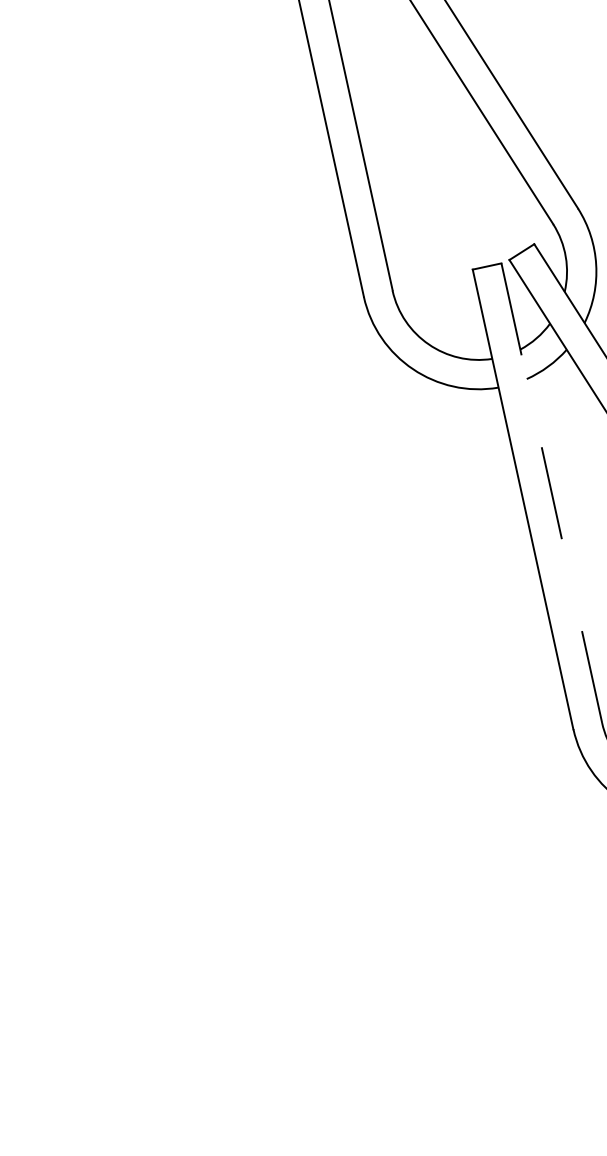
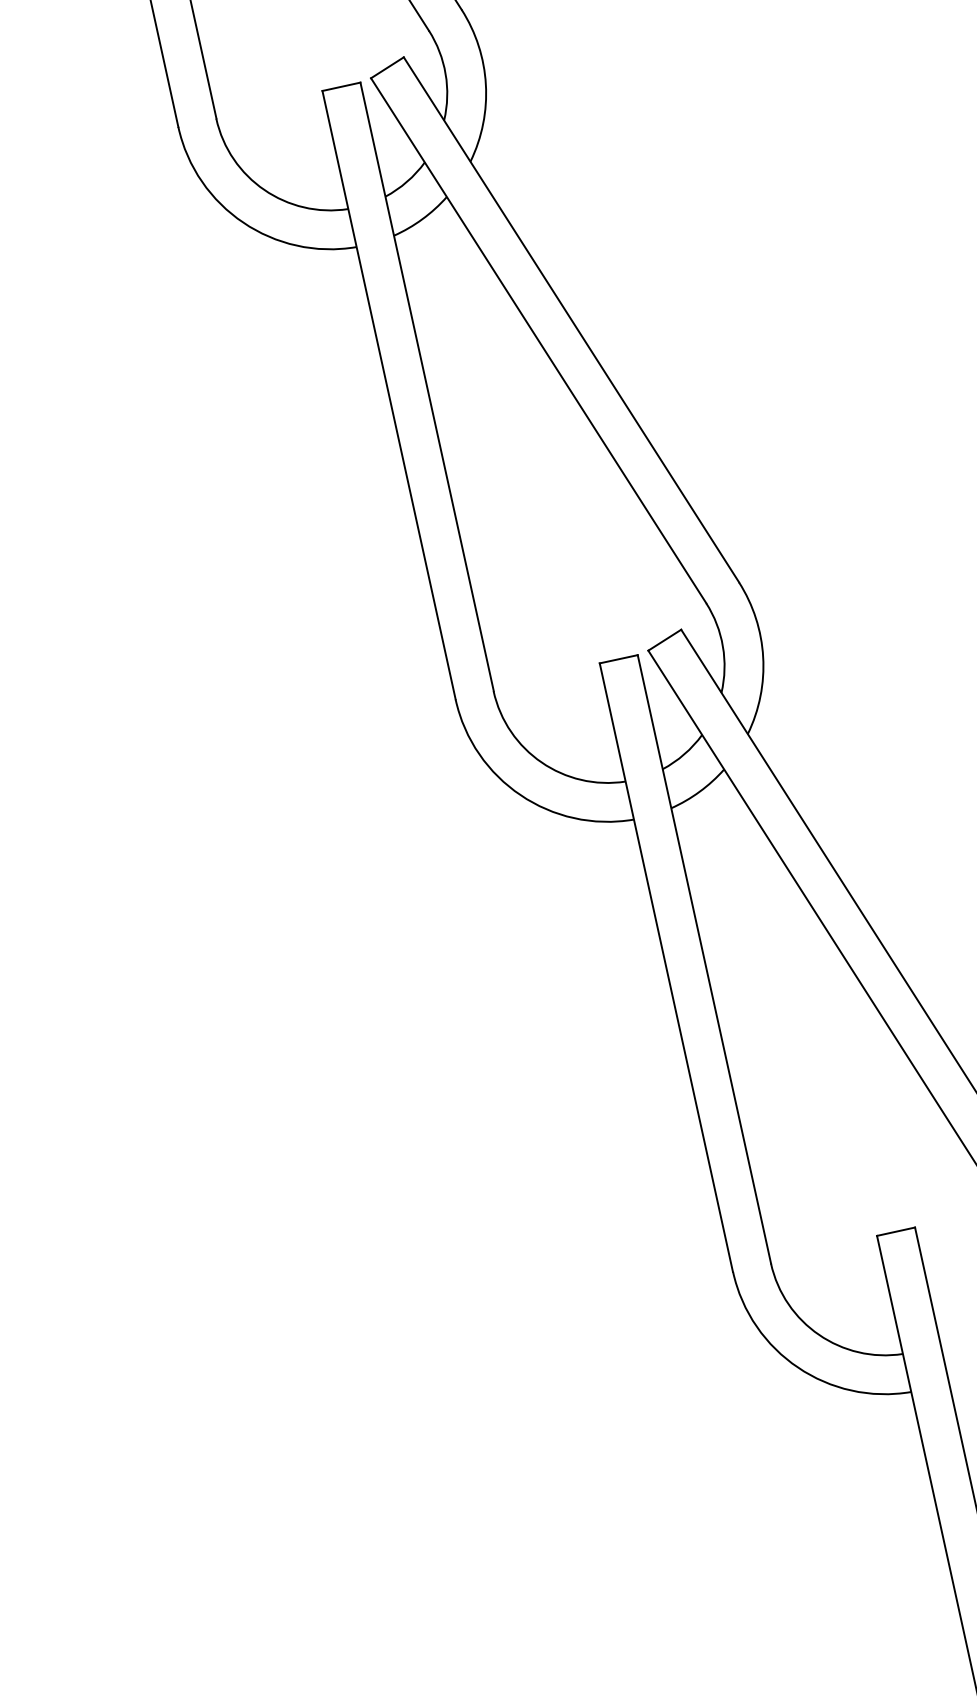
line: (551, 493) -> (704, 959), dashed -> solid

